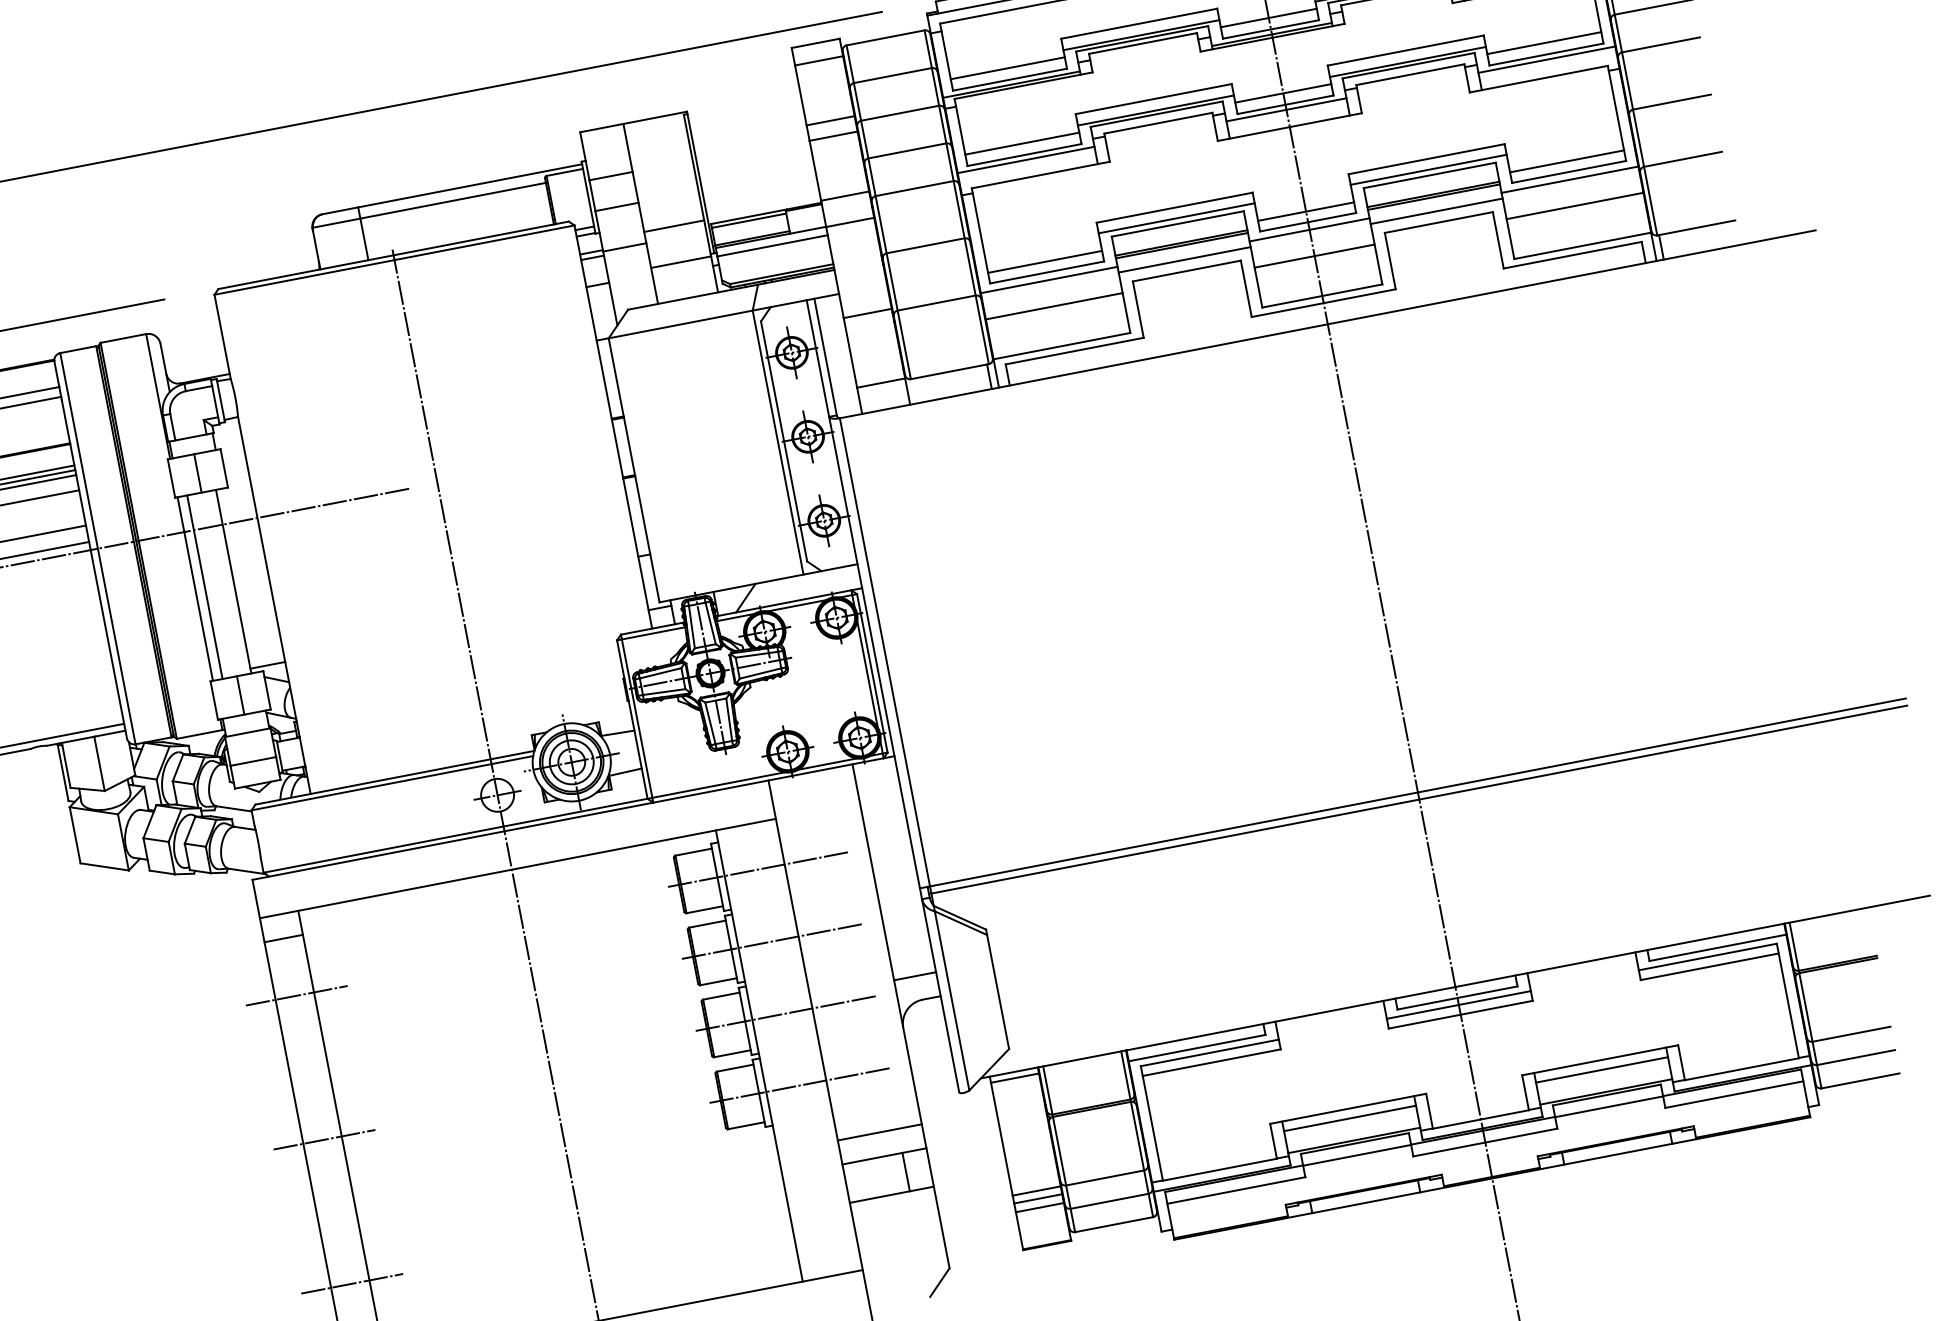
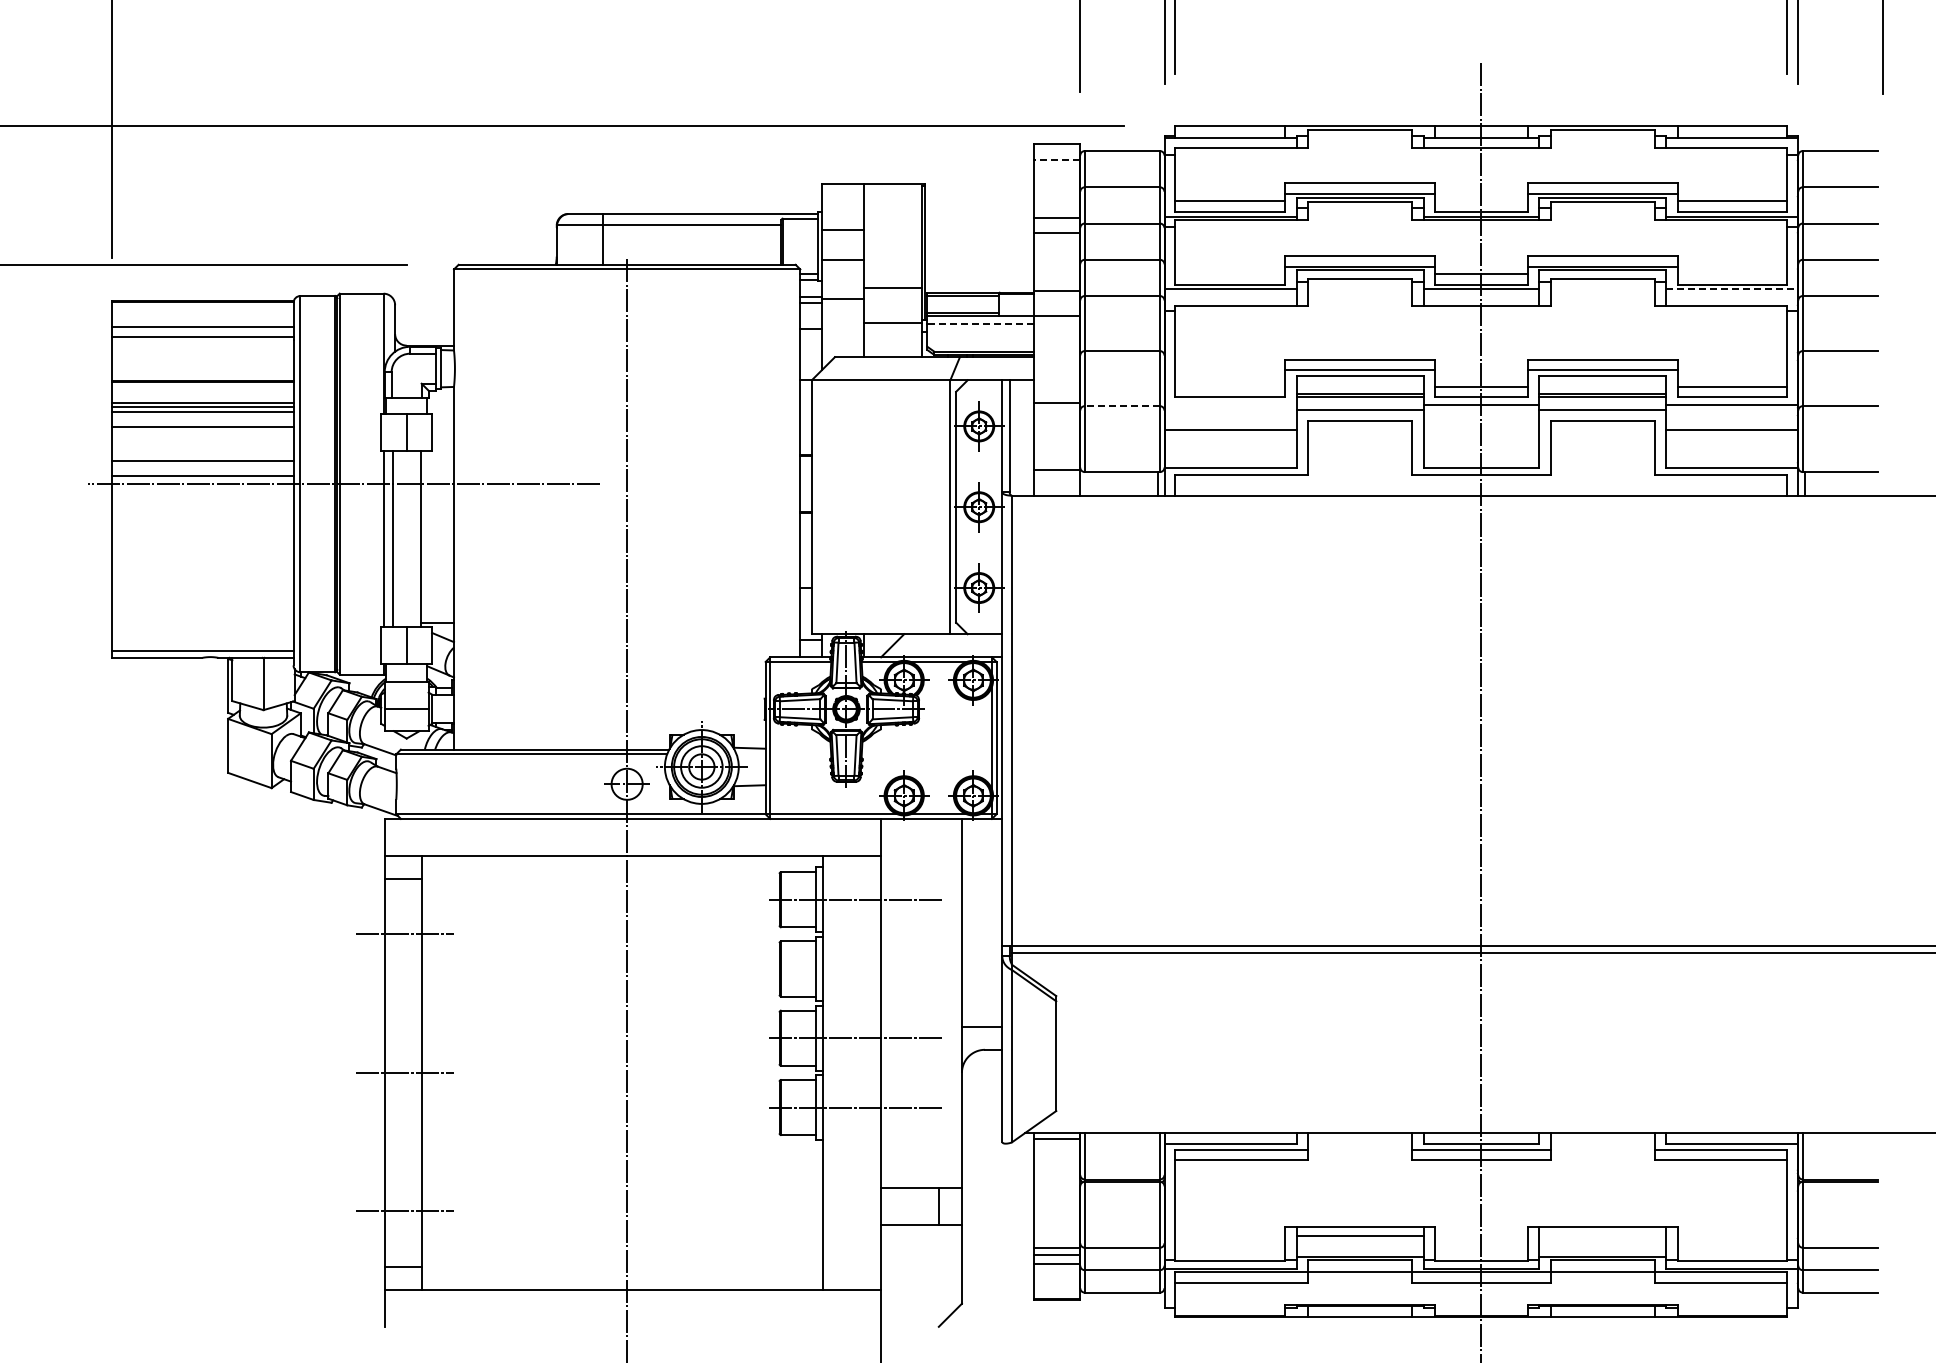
line: (1269, 18) -> (1481, 201), removed
line: (1544, 43) -> (1732, 273), removed
line: (1546, 59) -> (1731, 289), solid -> dashed
line: (819, 60) -> (1056, 160), solid -> dashed
line: (1022, 143) -> (1230, 273), removed
line: (771, 245) -> (979, 323), solid -> dashed
line: (1314, 256) -> (1481, 430), removed
line: (1045, 262) -> (1230, 387), removed
line: (1048, 279) -> (1230, 404), removed
line: (936, 303) -> (1122, 406), solid -> dashed
line: (772, 942) -> (855, 969), removed
line: (1601, 1070) -> (1602, 1236), removed
line: (879, 1132) -> (921, 1165), removed

